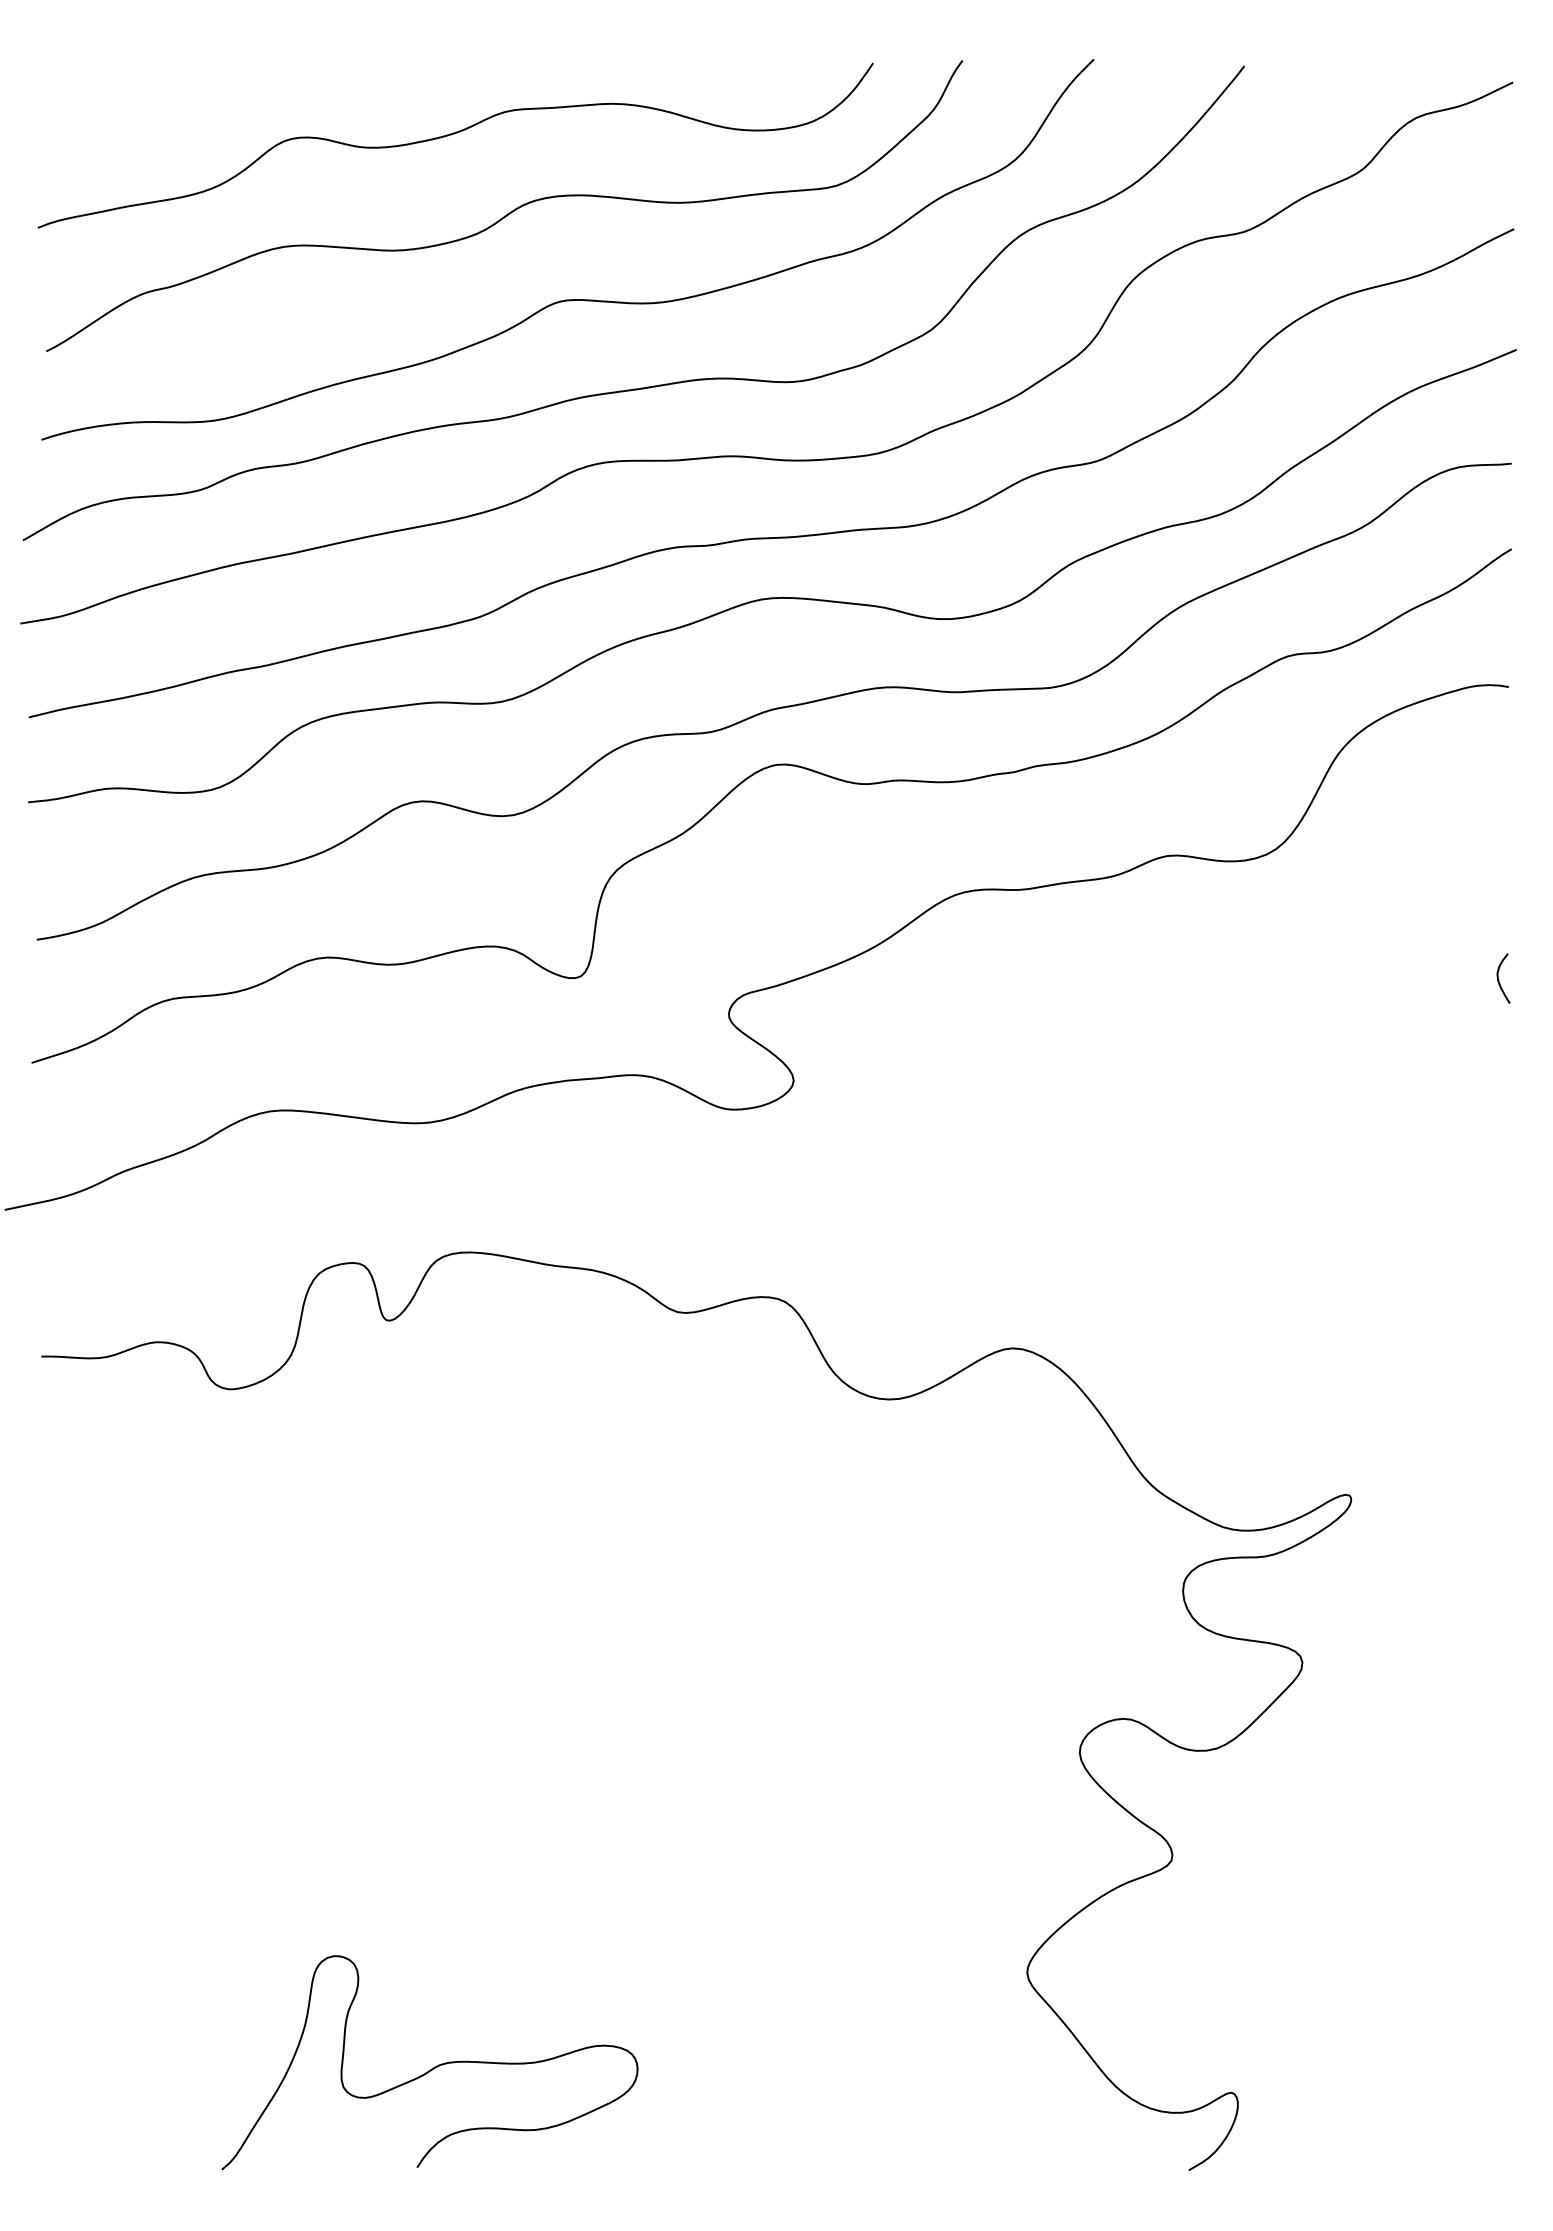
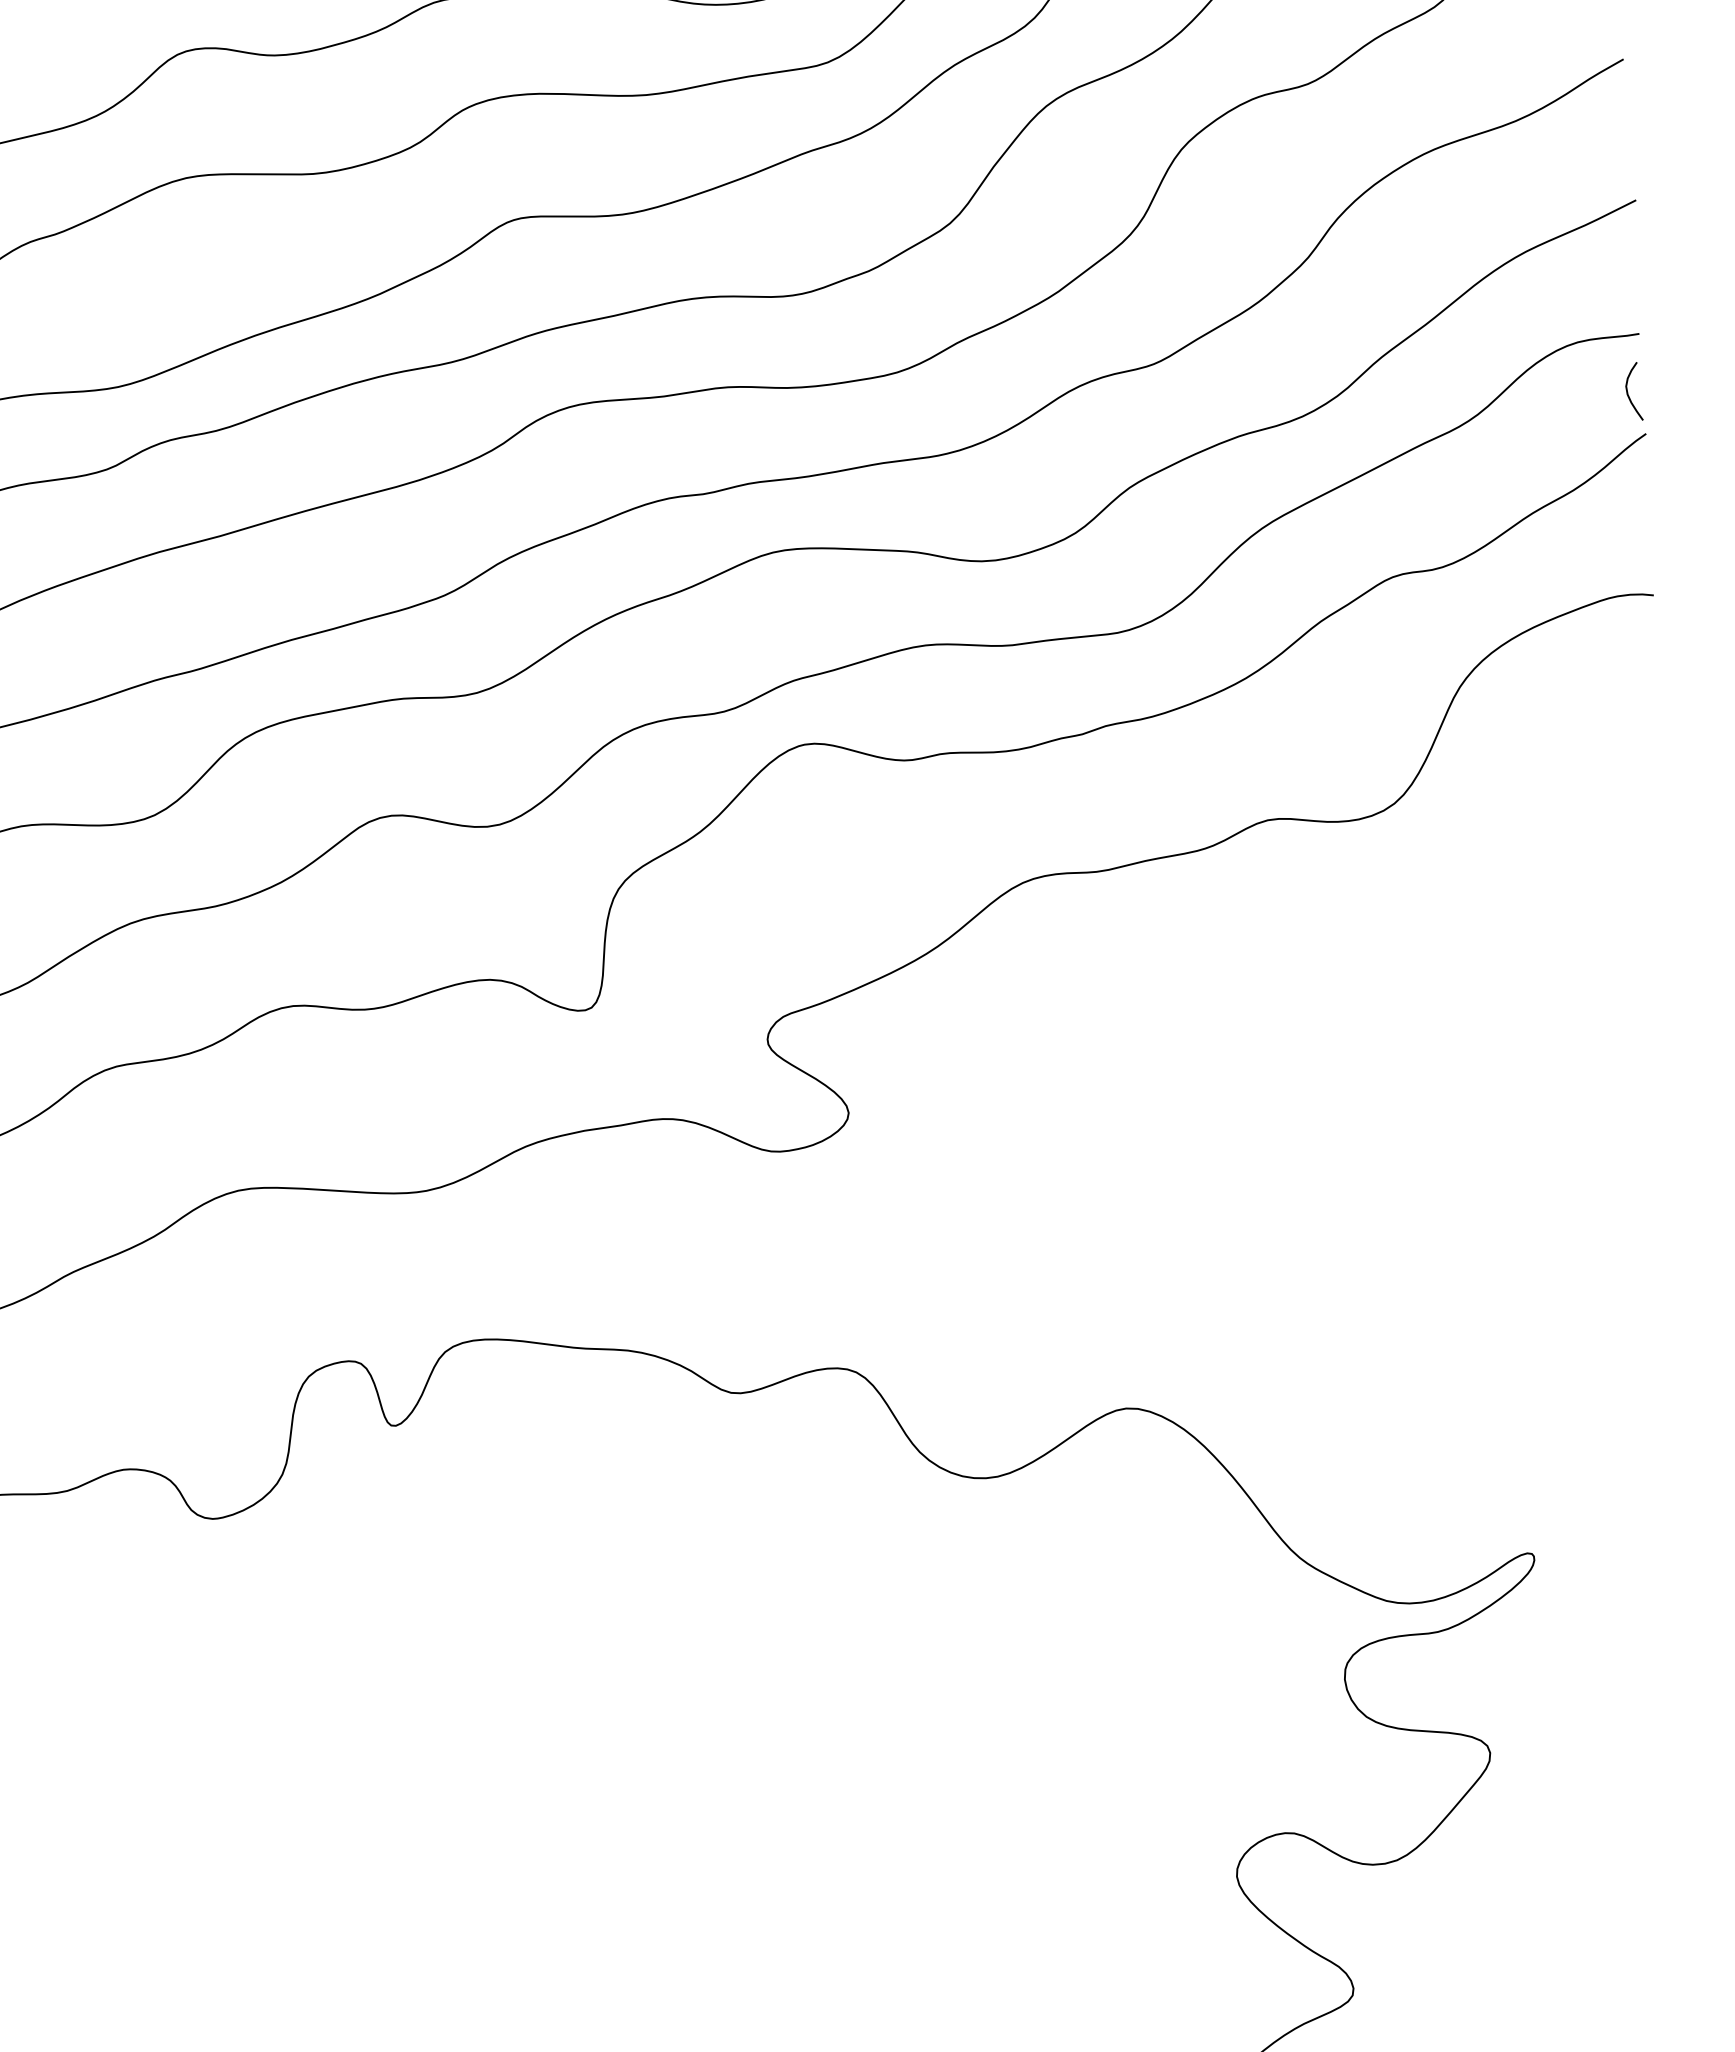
curve: (1499, 980) -> (1629, 394), moved

